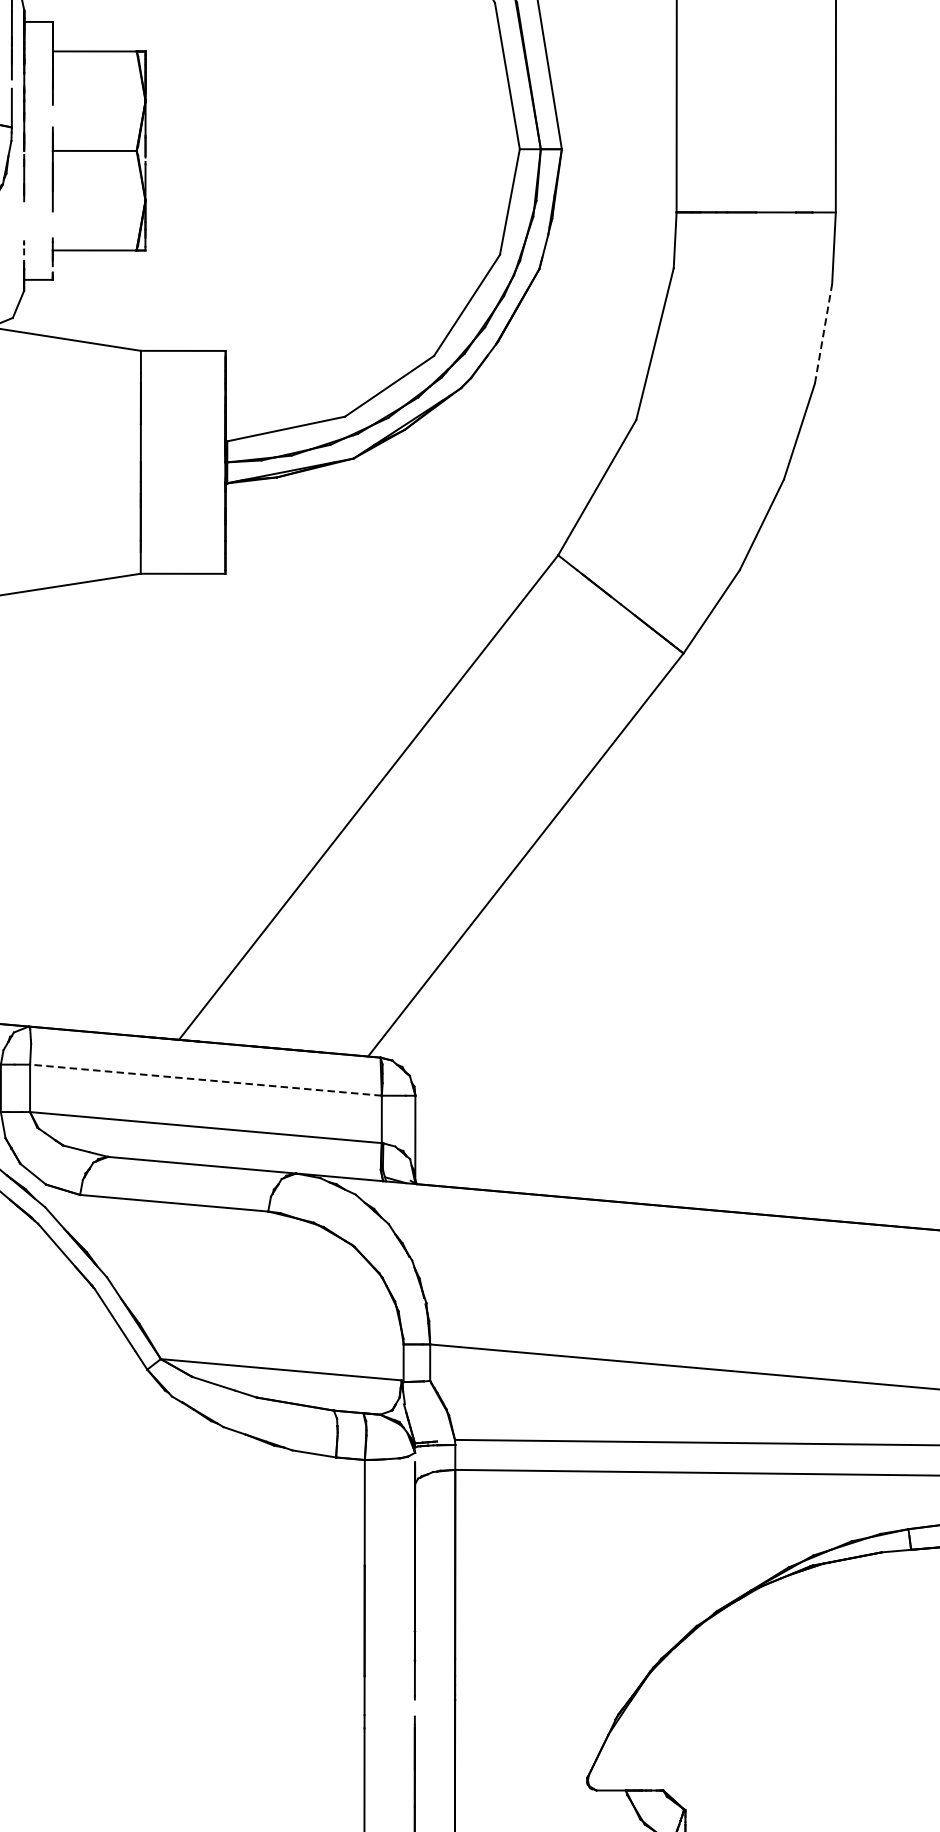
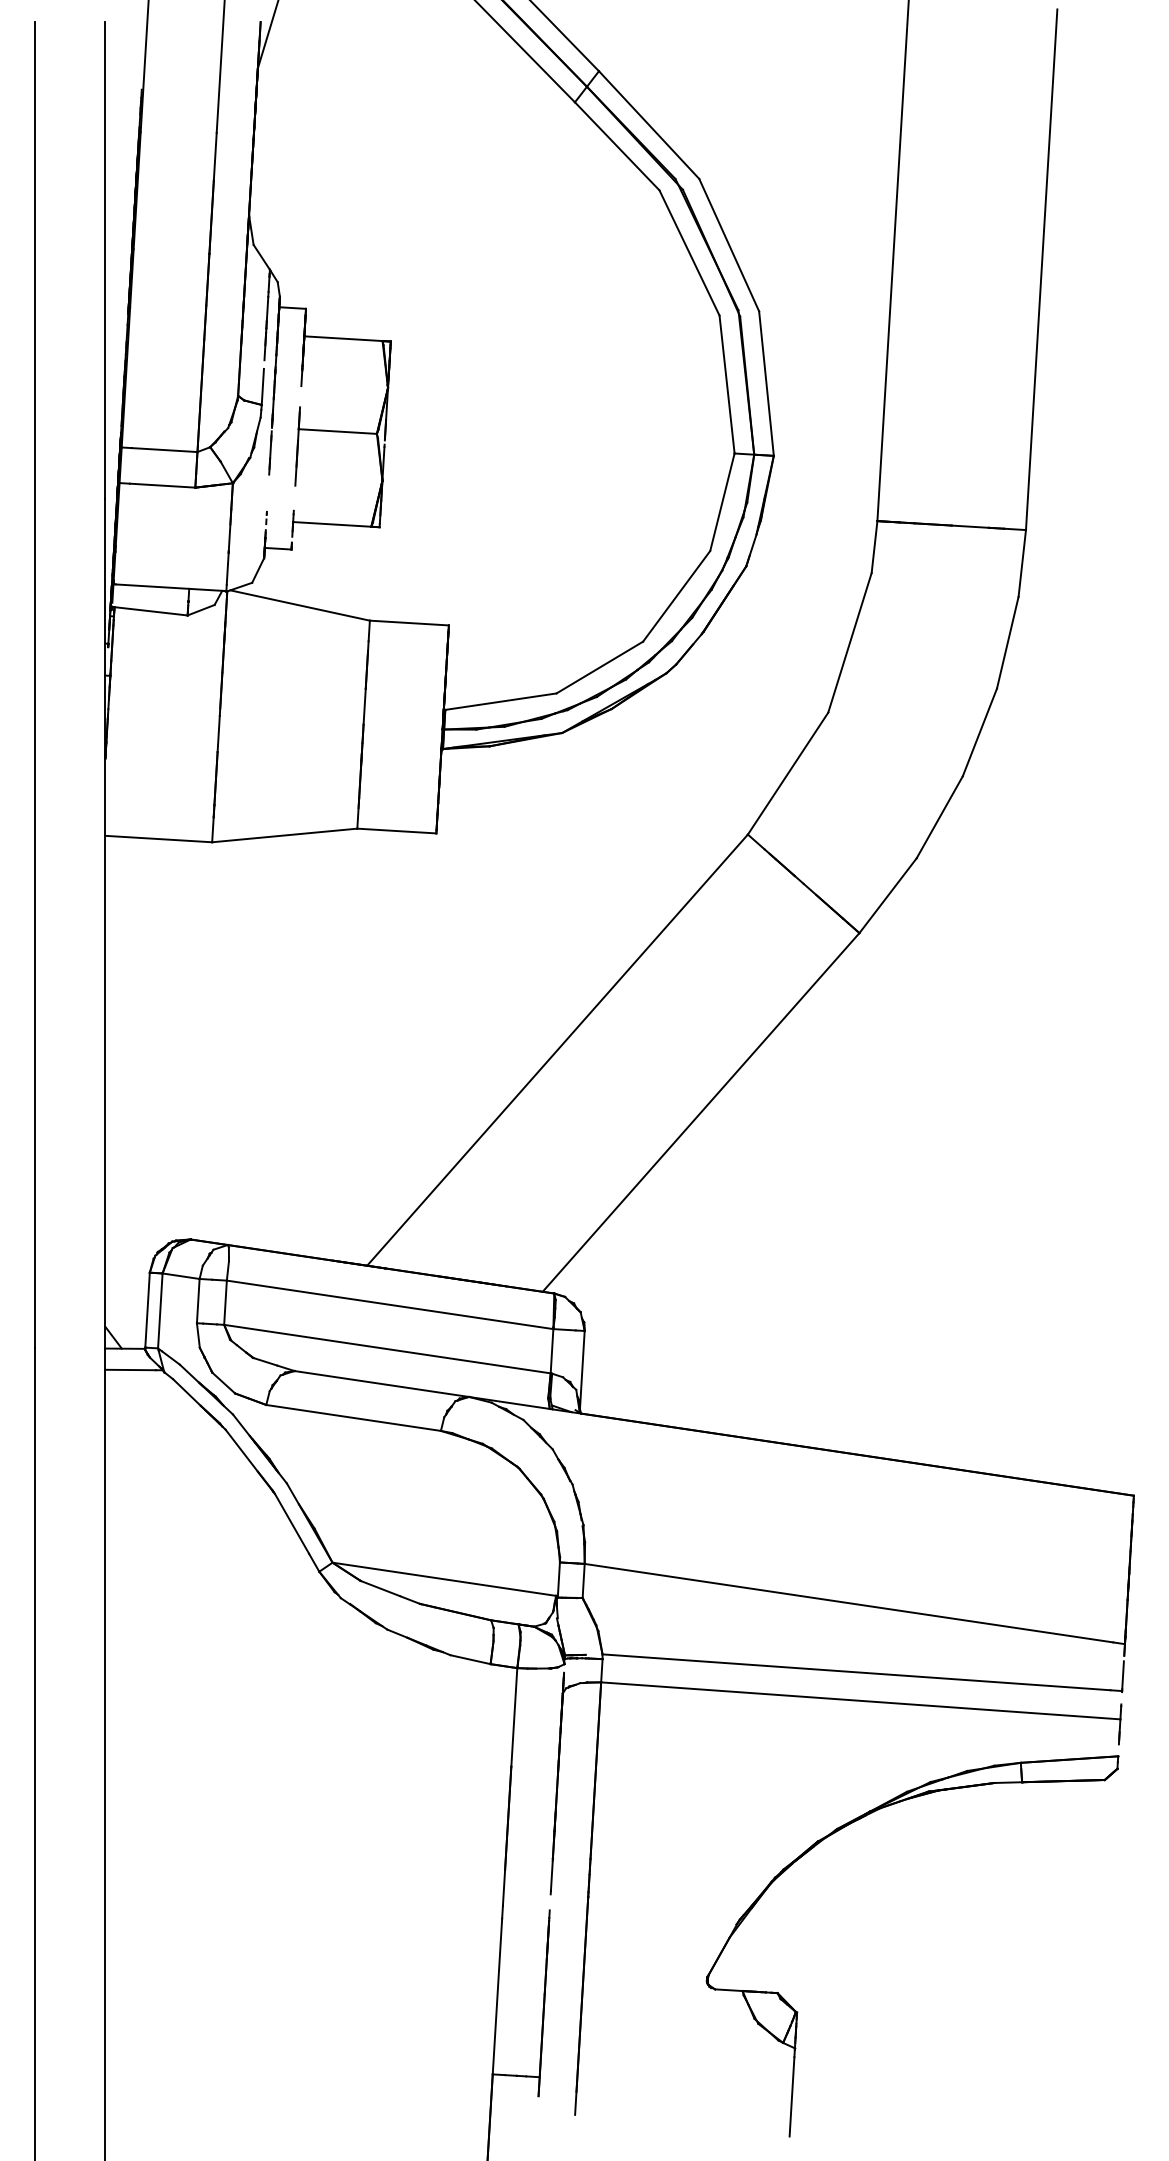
line: (823, 333) -> (1007, 642), dashed -> solid
line: (205, 1079) -> (389, 1304), dashed -> solid

